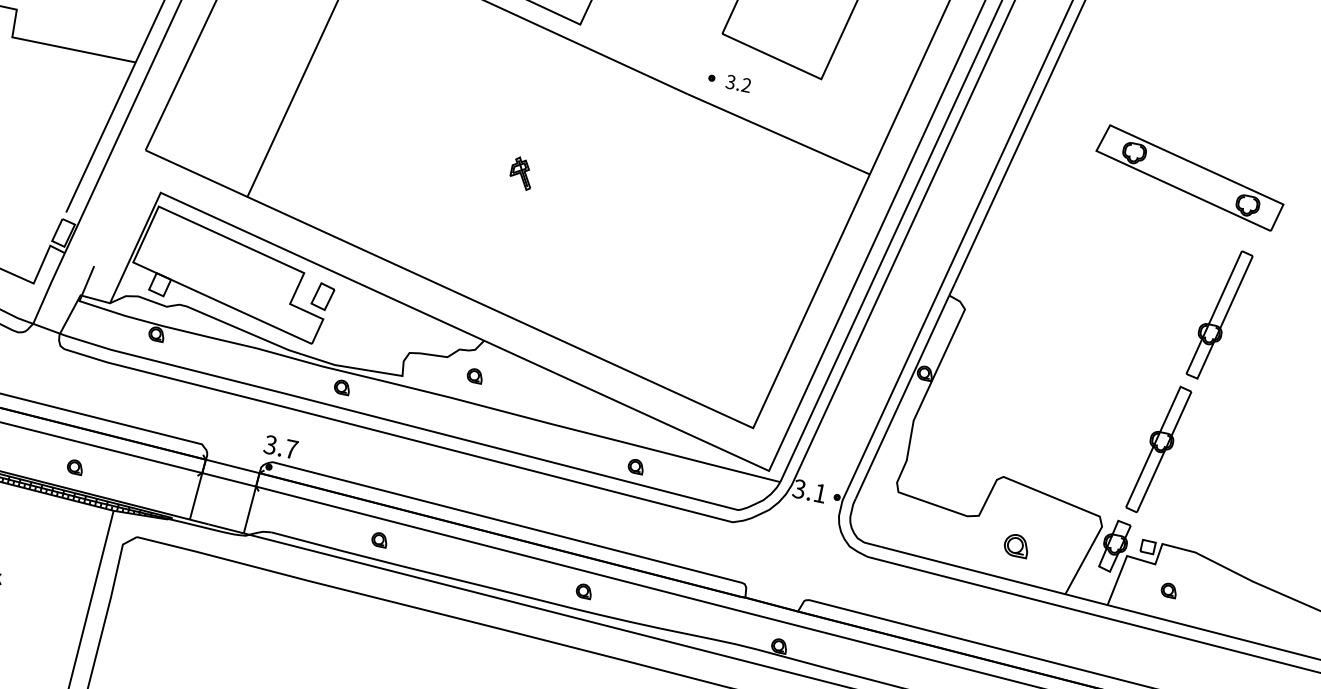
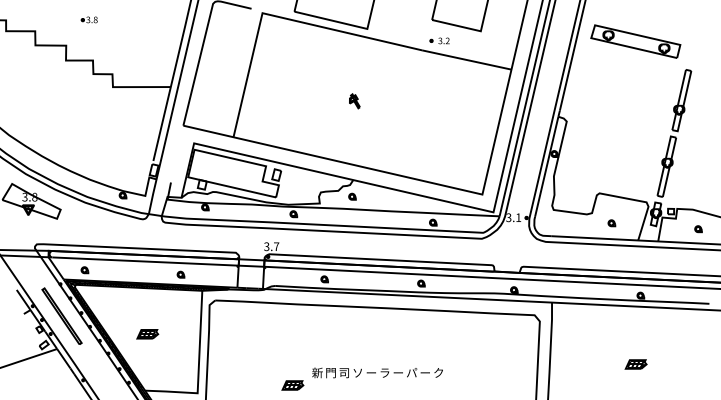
part: (1189, 177) -> (635, 41), moved
part: (1015, 546) -> (611, 223), size x0.62
part: (1168, 591) -> (698, 229), moved

